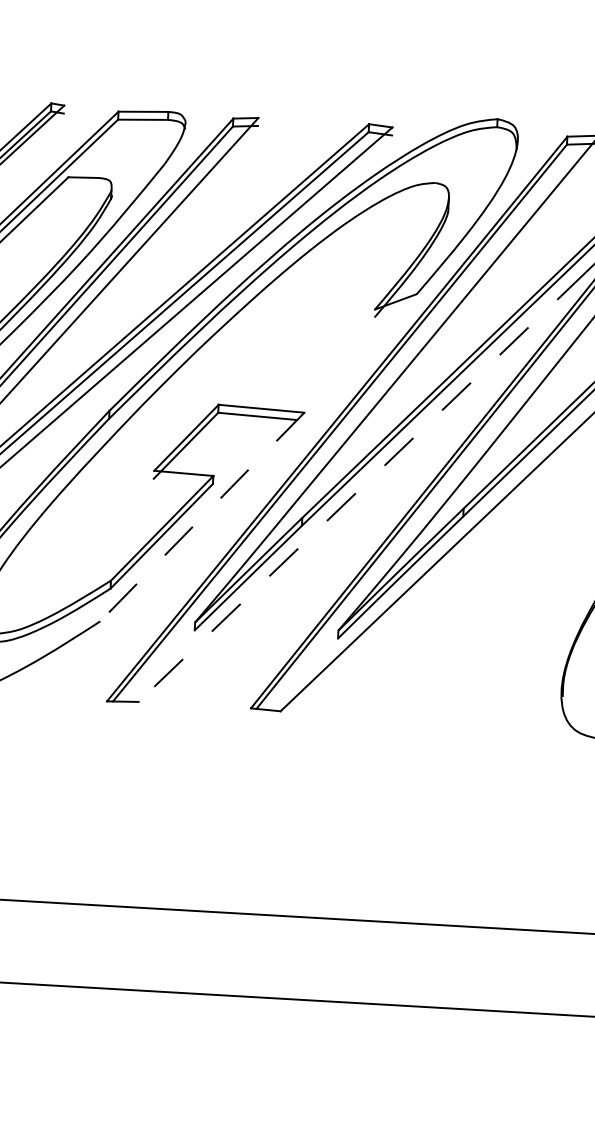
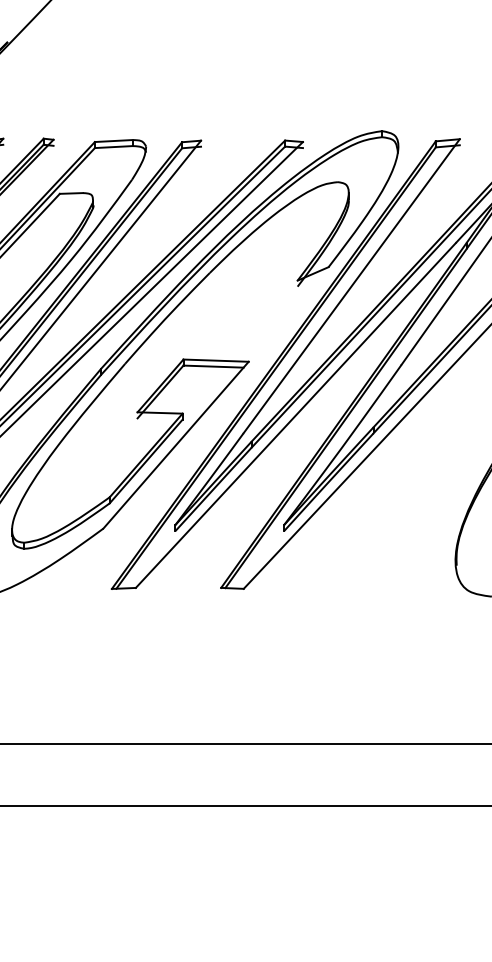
line: (361, 486) -> (295, 415), dashed -> solid
line: (202, 517) -> (176, 445), dashed -> solid

